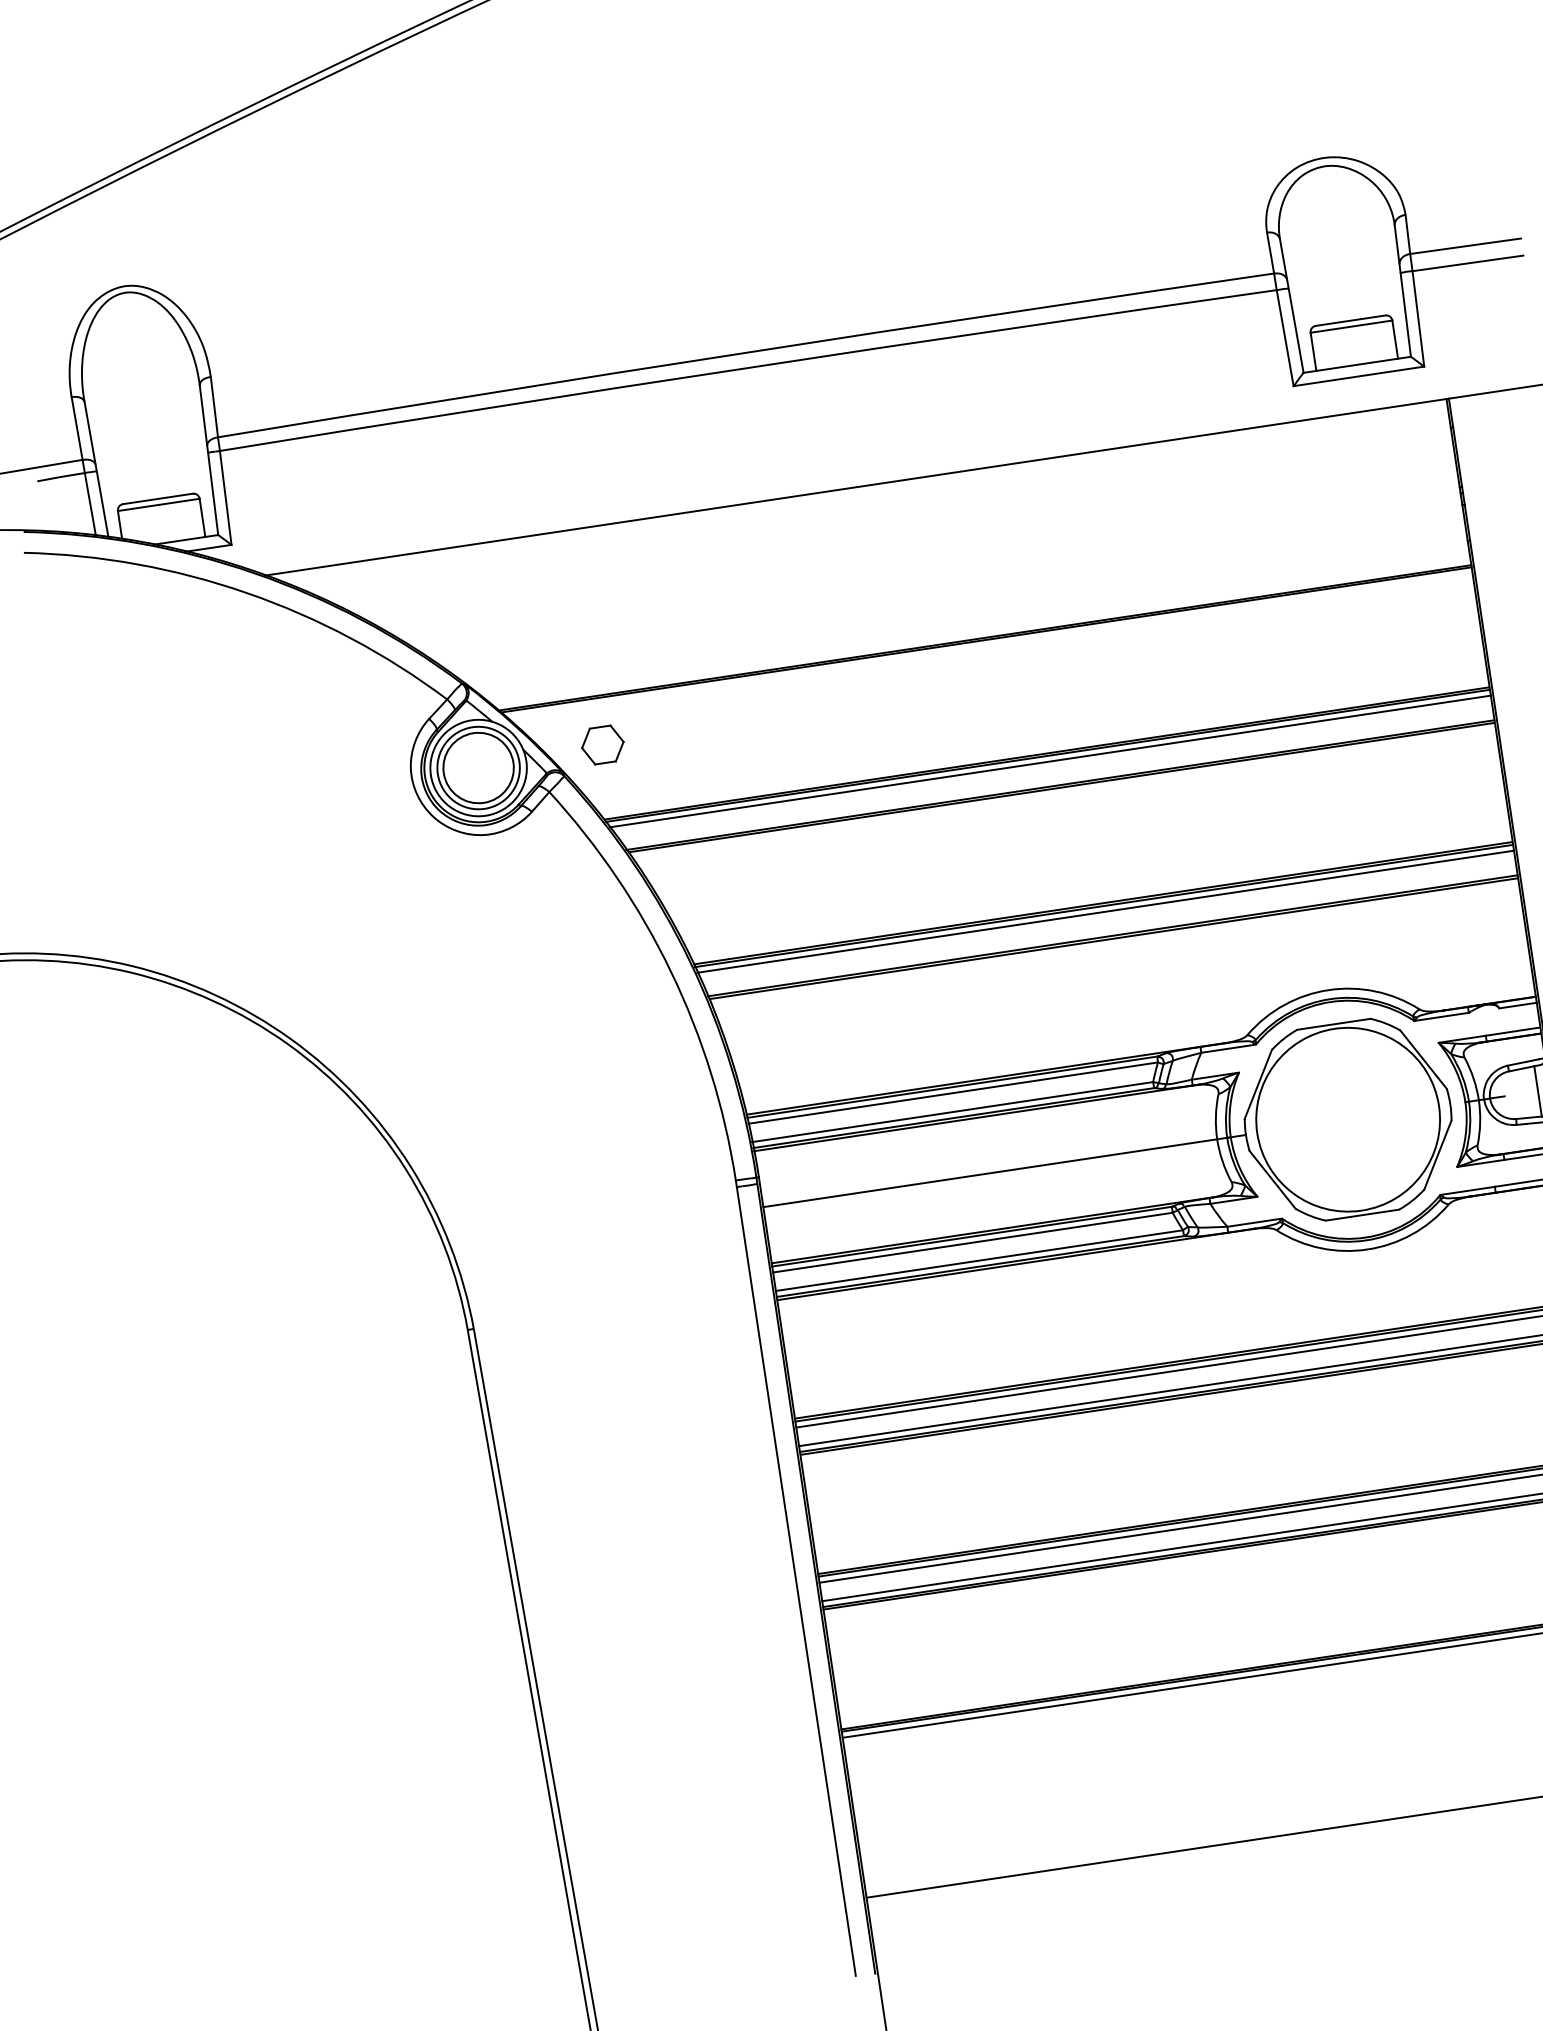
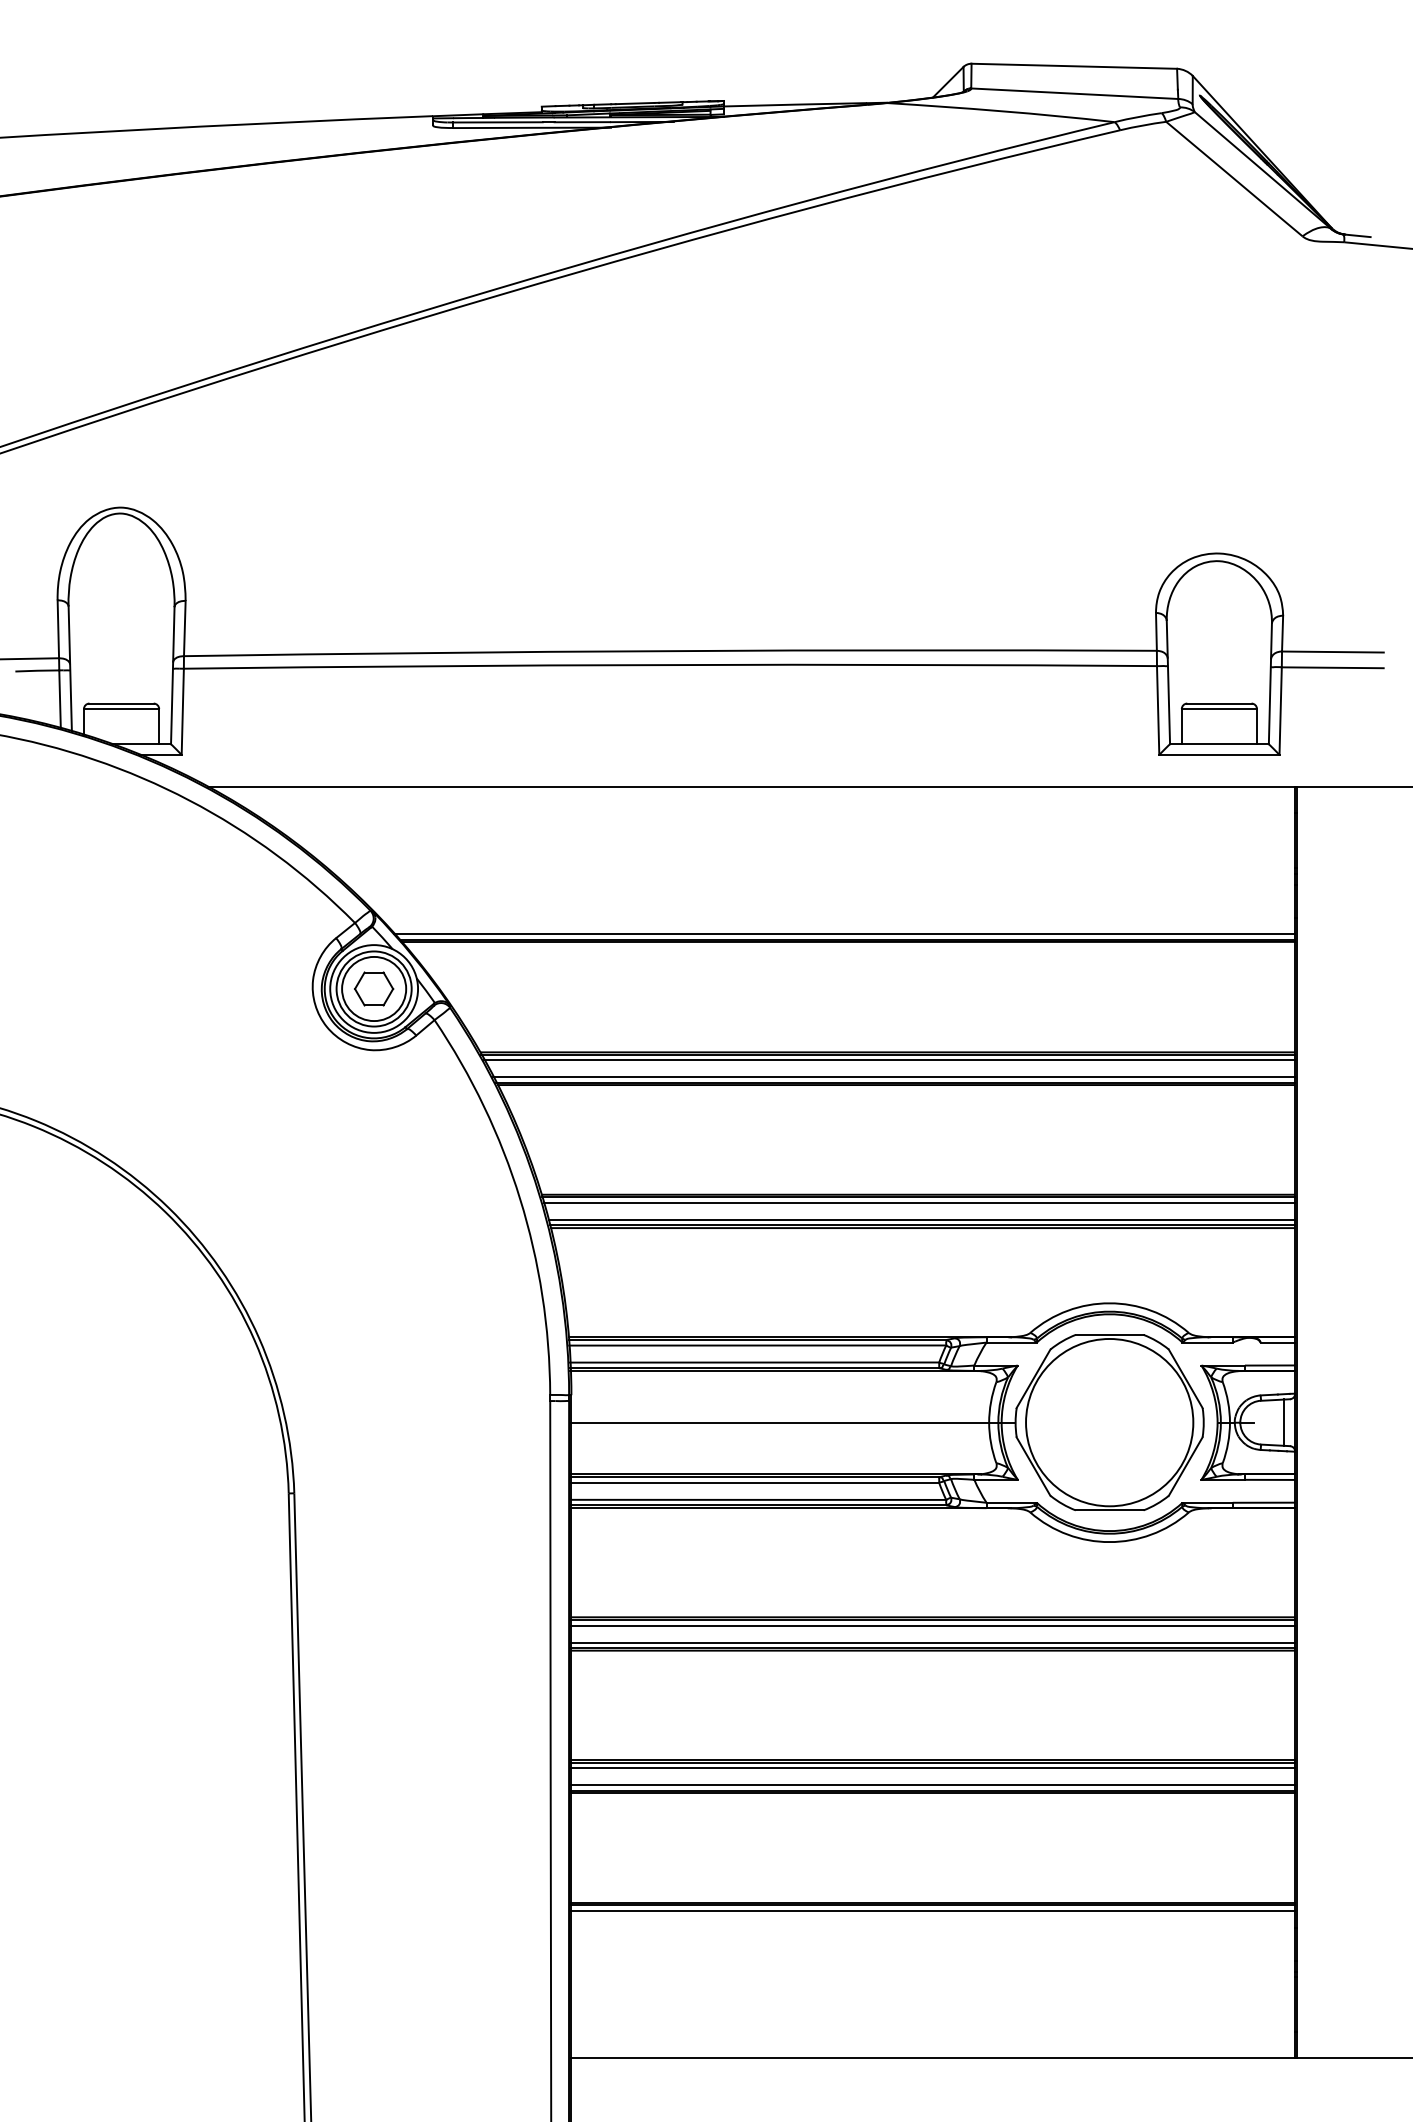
line: (980, 632) -> (844, 934), added
part: (603, 744) -> (374, 988), moved
line: (1058, 779) -> (894, 1077), added
line: (1110, 929) -> (921, 1219), added

